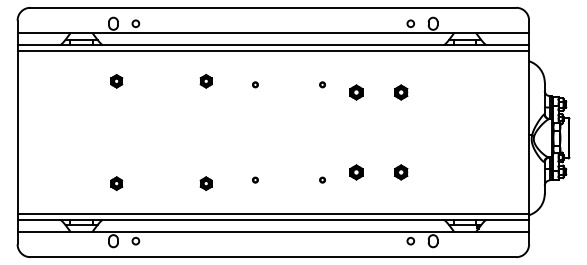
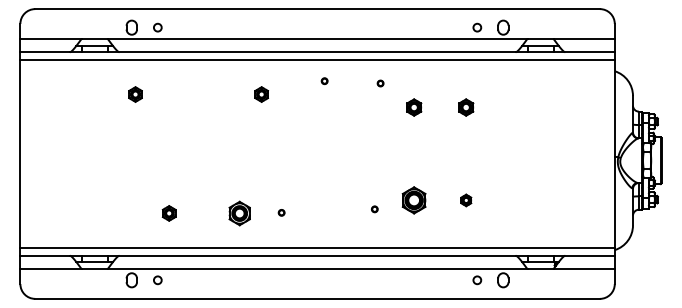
part: (205, 81) -> (260, 94), moved
part: (255, 84) -> (324, 80), moved
part: (322, 84) -> (380, 83), moved
part: (356, 172) -> (414, 200), size x1.6
part: (401, 172) -> (466, 200), size x0.7
part: (255, 179) -> (281, 212), moved
part: (116, 183) -> (169, 213), moved
part: (205, 183) -> (238, 213), size x1.6

